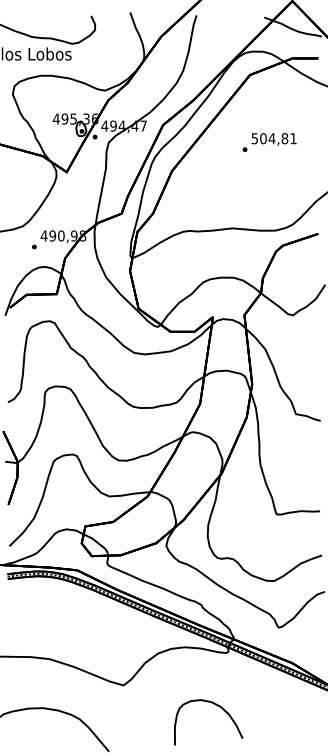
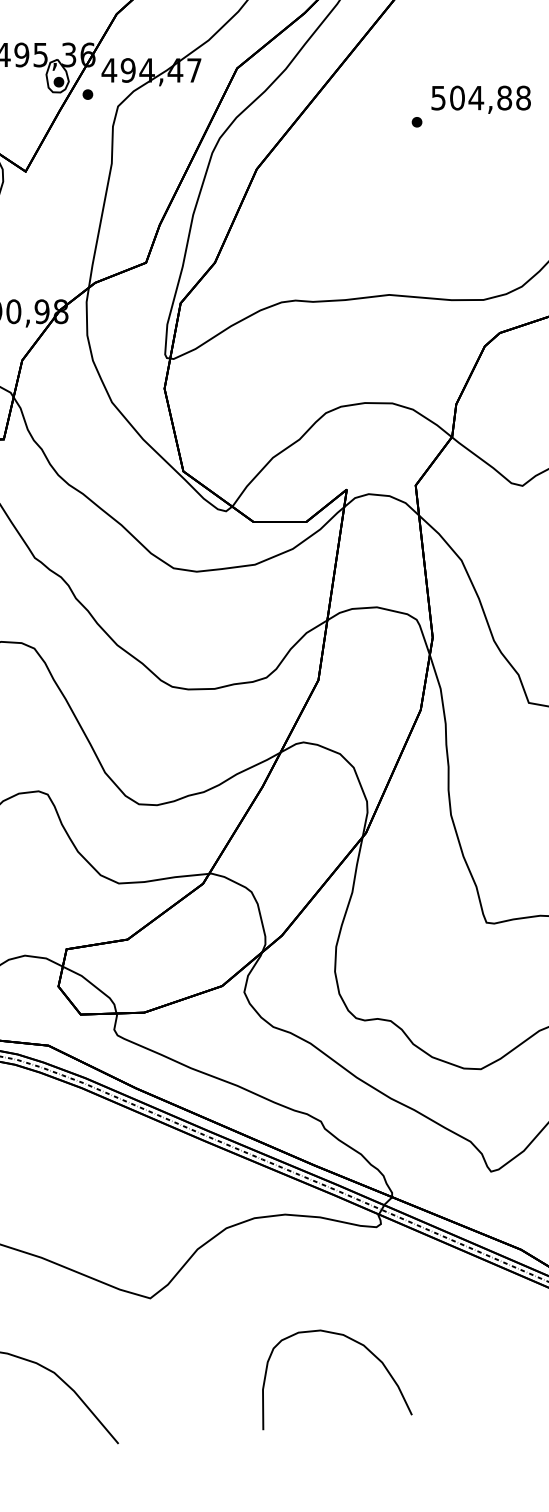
text: (293, 138) -> (523, 97), 504,81 -> 504,88

